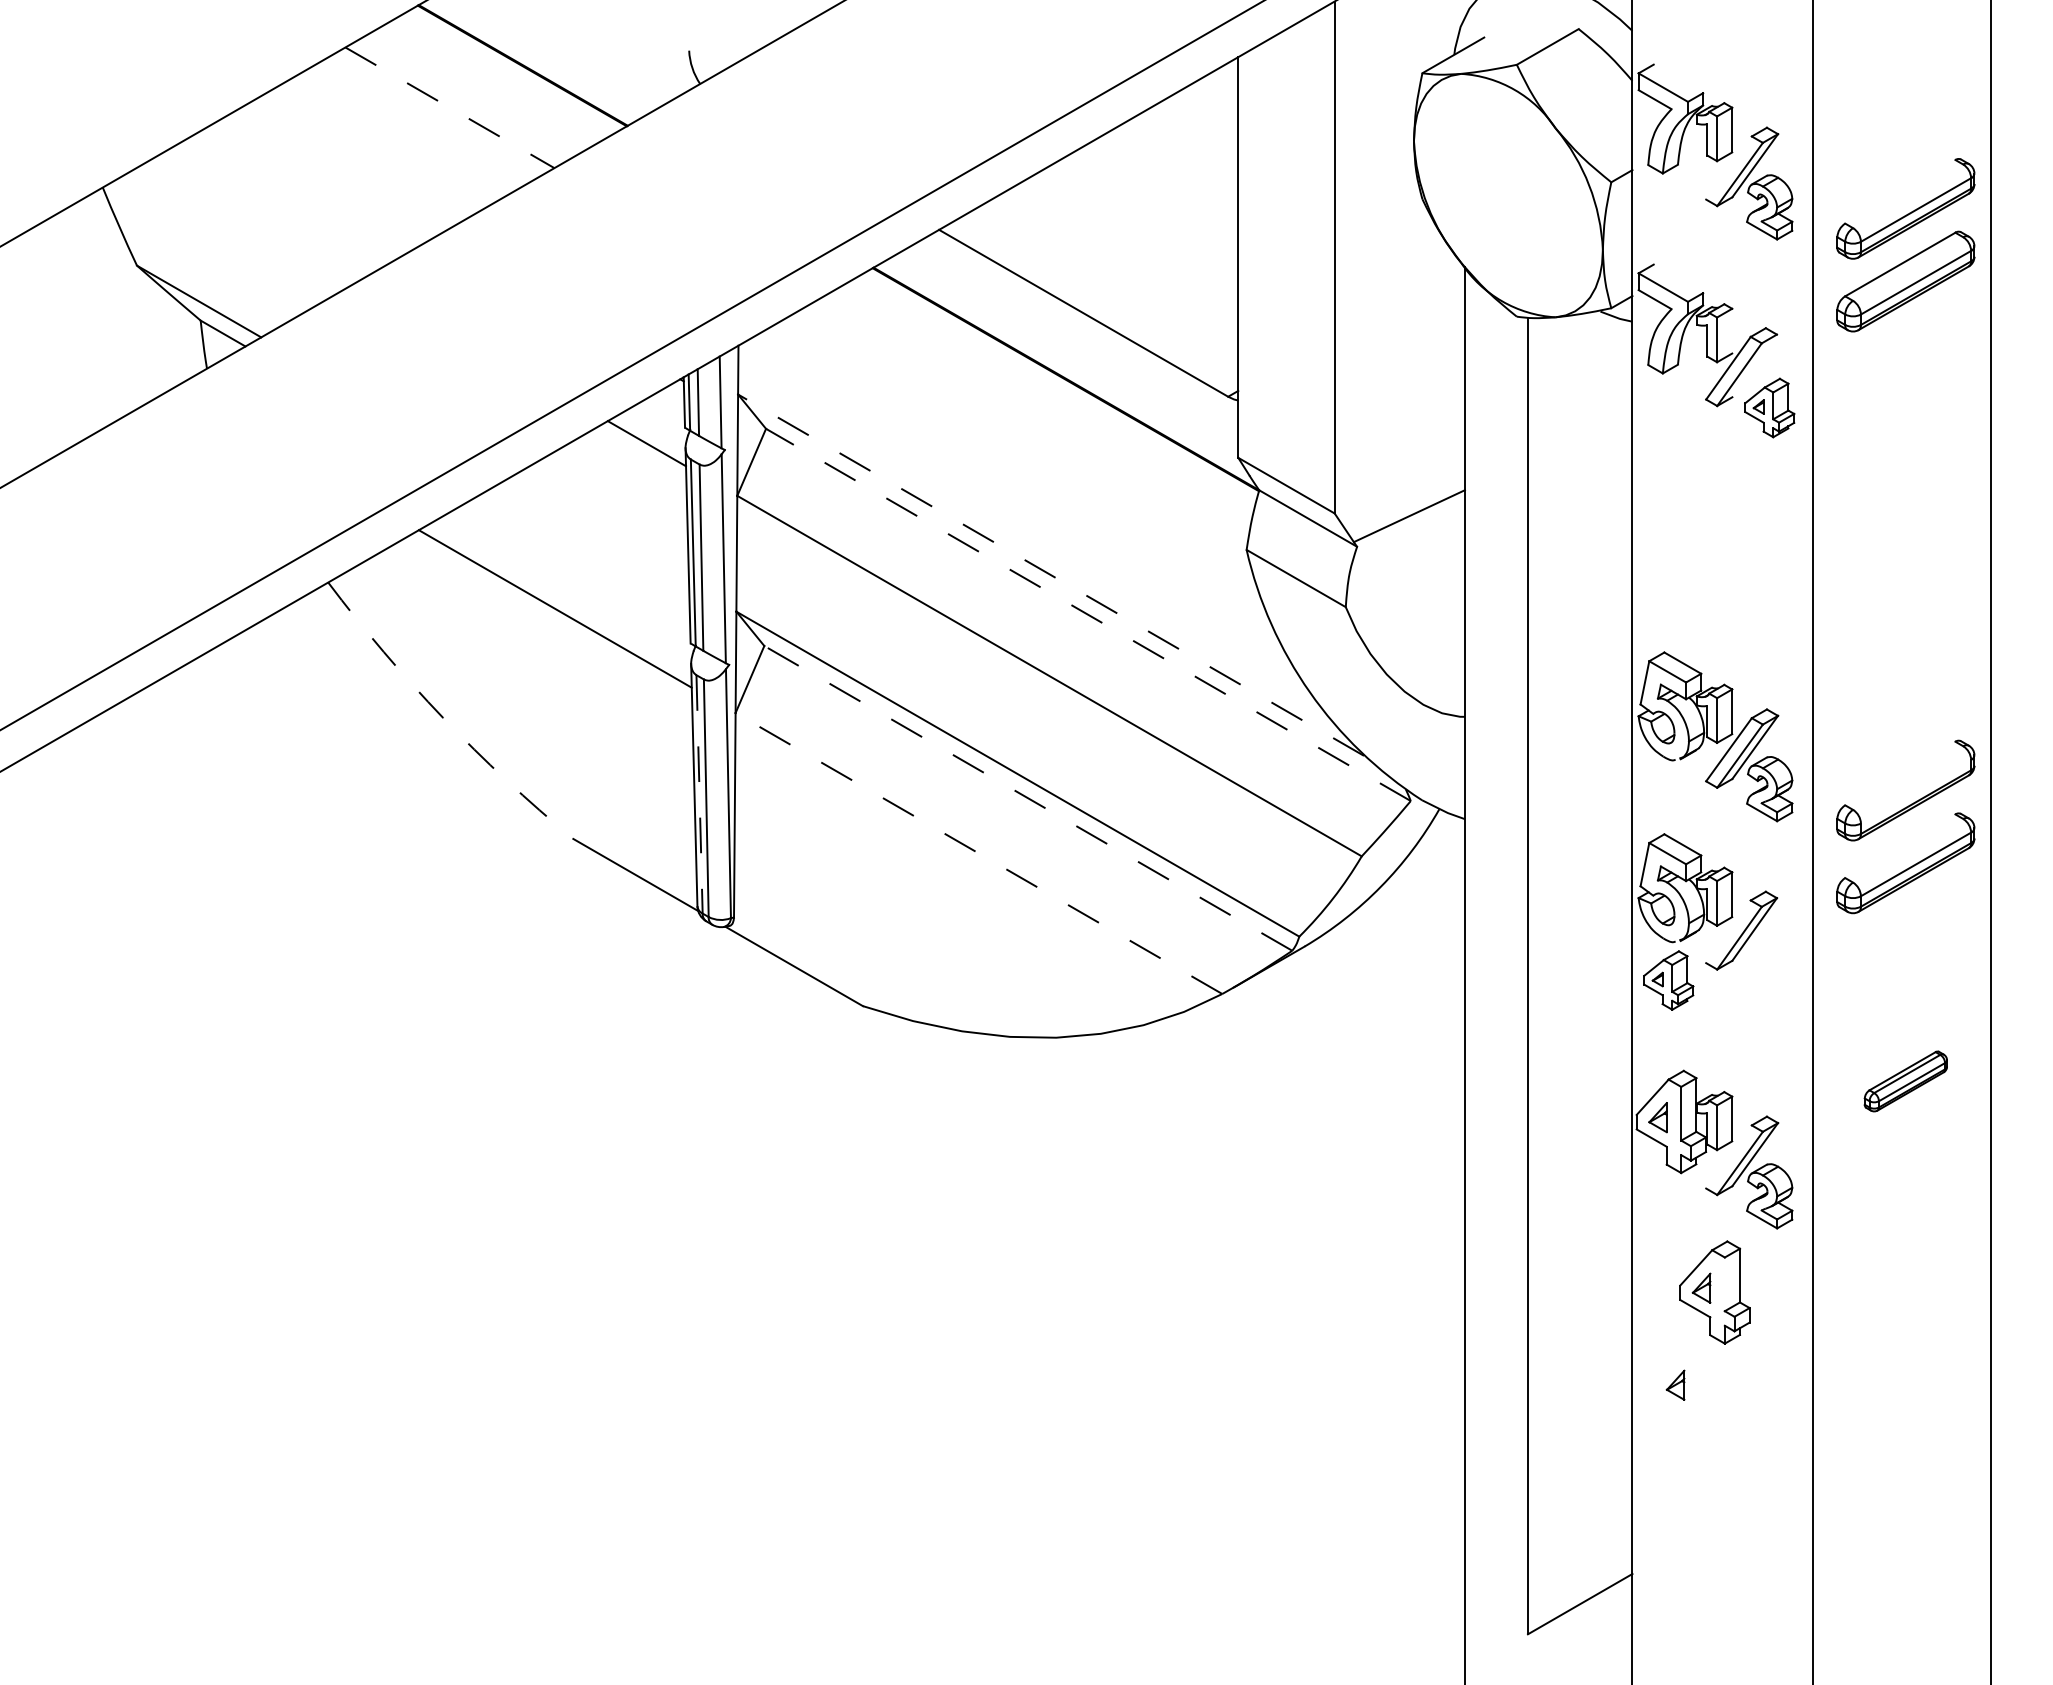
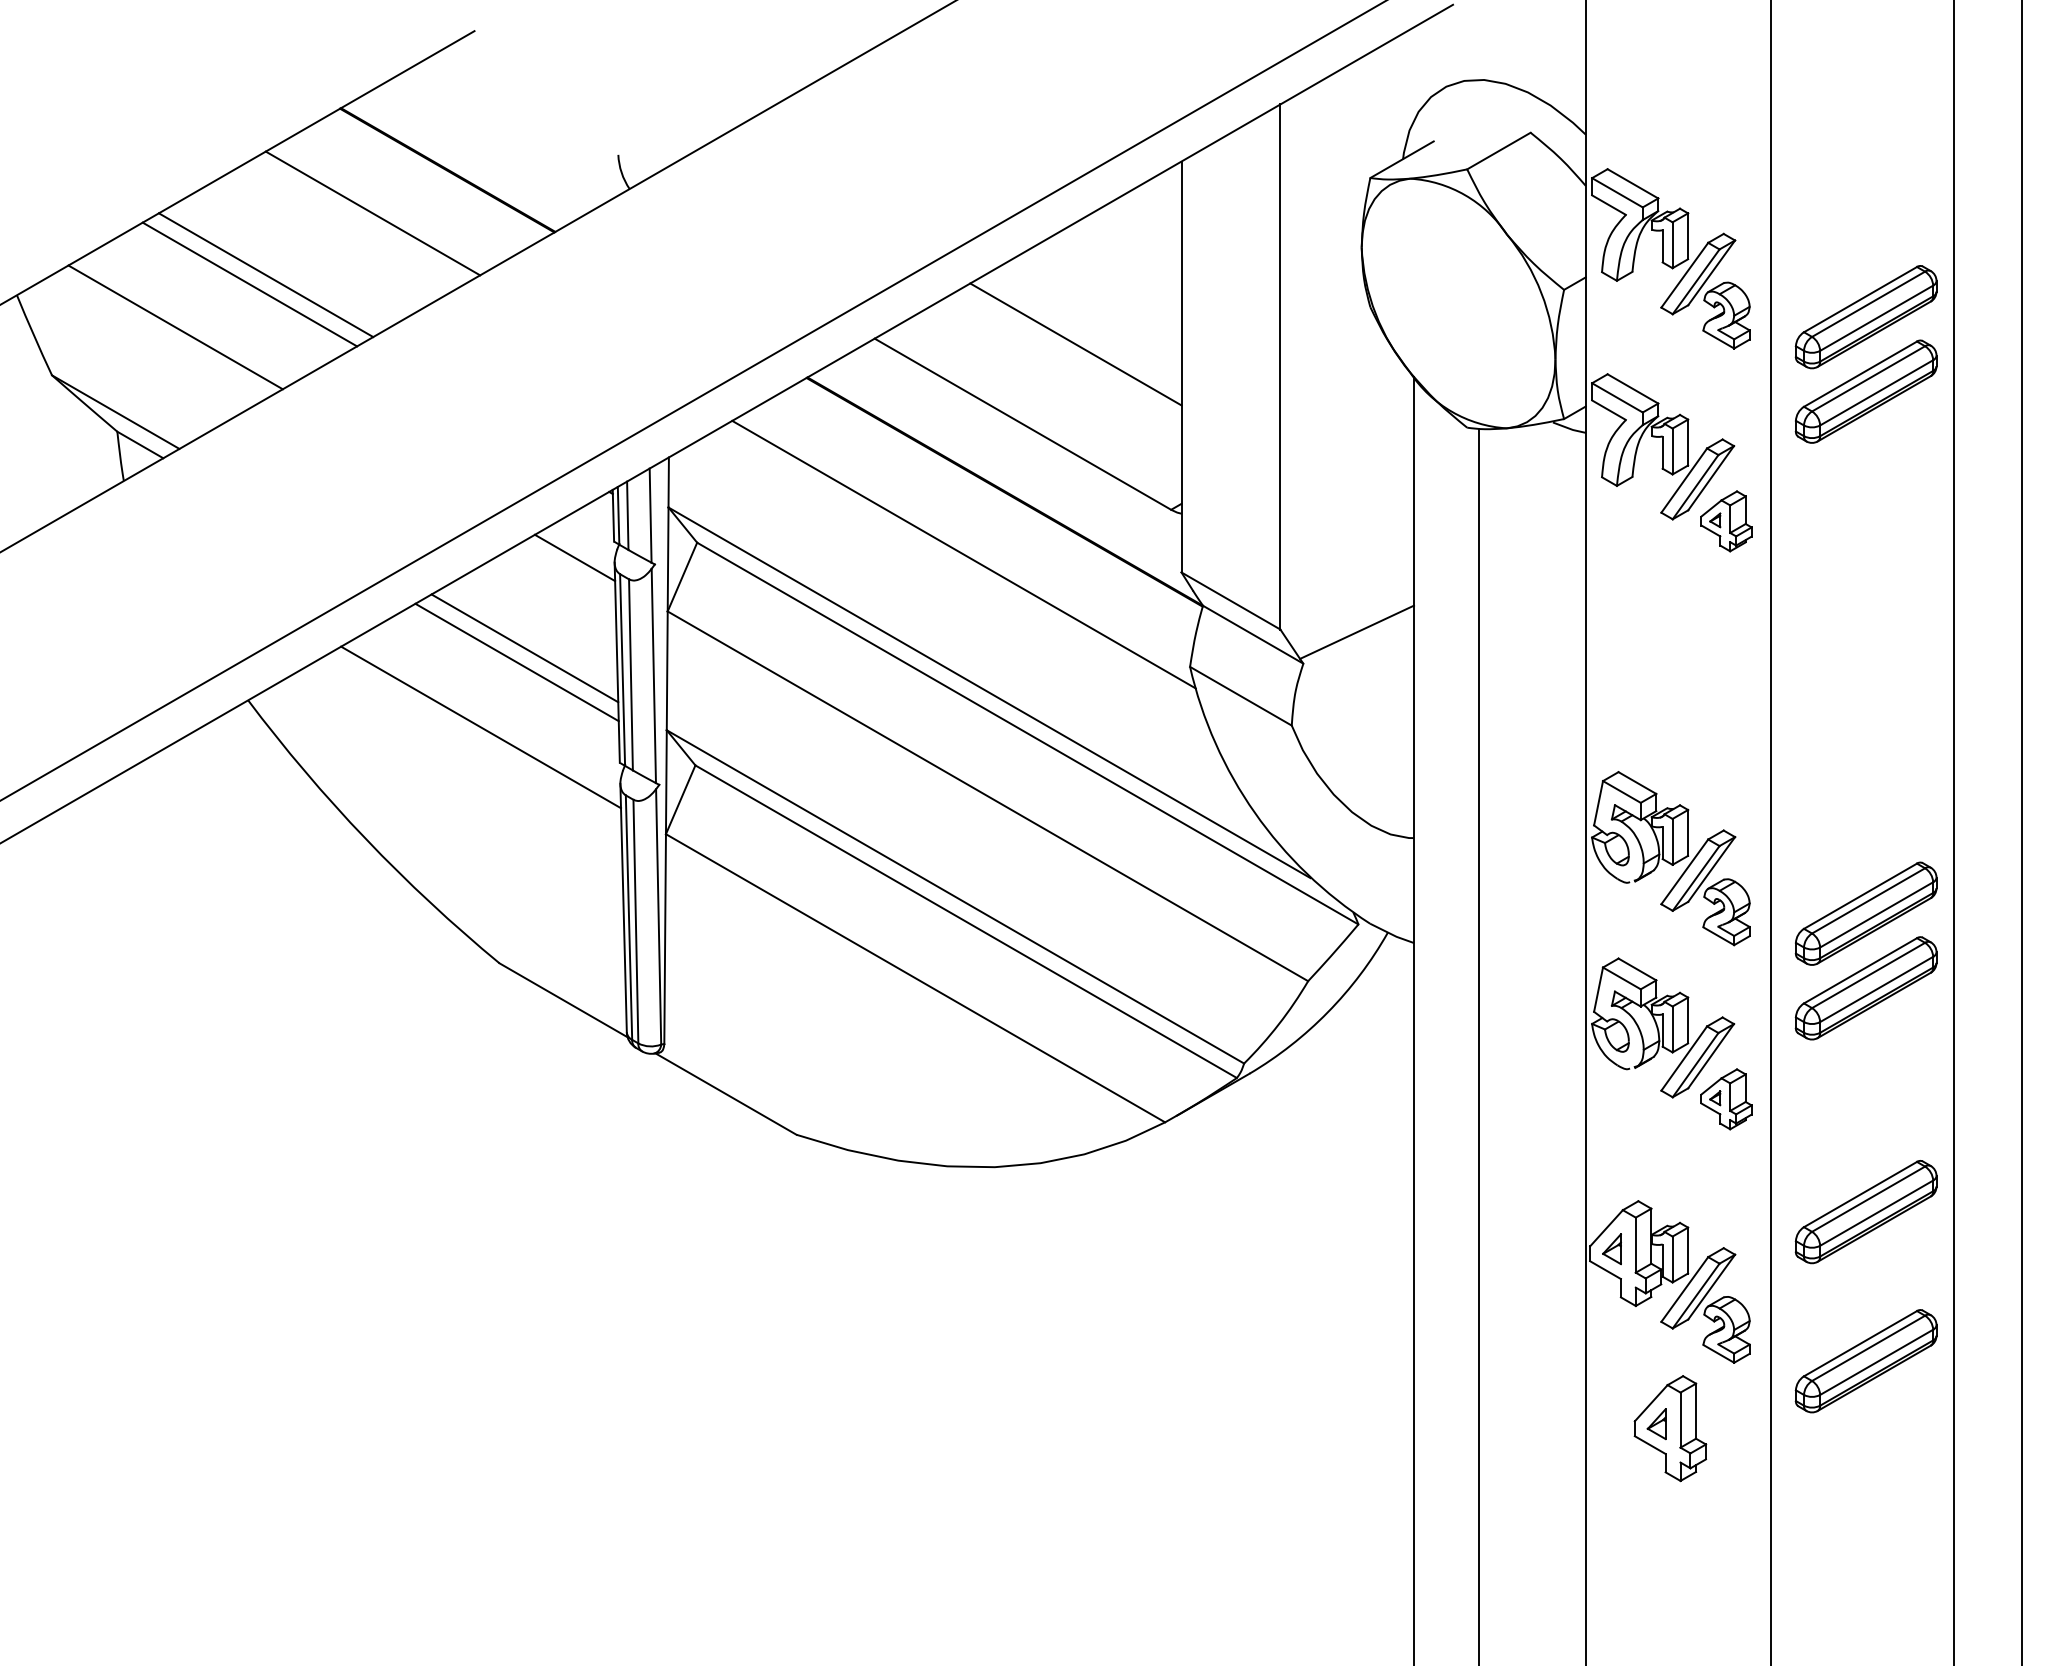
line: (1678, 78) -> (1633, 183), added
line: (449, 107) -> (372, 213), dashed -> solid
line: (345, 167) -> (265, 274), added
line: (1728, 167) -> (1684, 274), added
line: (329, 176) -> (249, 283), added
line: (1900, 191) -> (1860, 299), added
line: (1908, 196) -> (1868, 304), added
line: (257, 218) -> (175, 326), added
line: (1135, 235) -> (1076, 344), added
line: (1908, 268) -> (1868, 378), added
line: (1678, 278) -> (1633, 388), added
line: (1732, 330) -> (1688, 441), added
line: (1754, 365) -> (1710, 477), added
line: (1026, 440) -> (964, 554), added
line: (598, 531) -> (525, 648), added
line: (590, 545) -> (517, 662), added
line: (1050, 574) -> (988, 692), dashed -> solid
line: (1087, 614) -> (1026, 733), dashed -> solid
arc: (443, 717) -> (366, 838), dashed -> solid
line: (1900, 773) -> (1860, 896), added
line: (1908, 777) -> (1868, 900), added
line: (1915, 791) -> (1876, 914), added
line: (699, 794) -> (628, 917), dashed -> solid
line: (1028, 798) -> (966, 921), dashed -> solid
line: (1900, 846) -> (1860, 971), added
line: (1908, 850) -> (1868, 975), added
line: (978, 853) -> (915, 978), dashed -> solid
line: (1728, 931) -> (1684, 1058), added
part: (1668, 980) -> (1726, 1099), moved
part: (1905, 1081) -> (1865, 1212), size x1.67
line: (1728, 1156) -> (1684, 1289), added
part: (1905, 1226) -> (1865, 1360), added
line: (1724, 1284) -> (1680, 1420), added
part: (1675, 1384) -> (1629, 1522), removed

